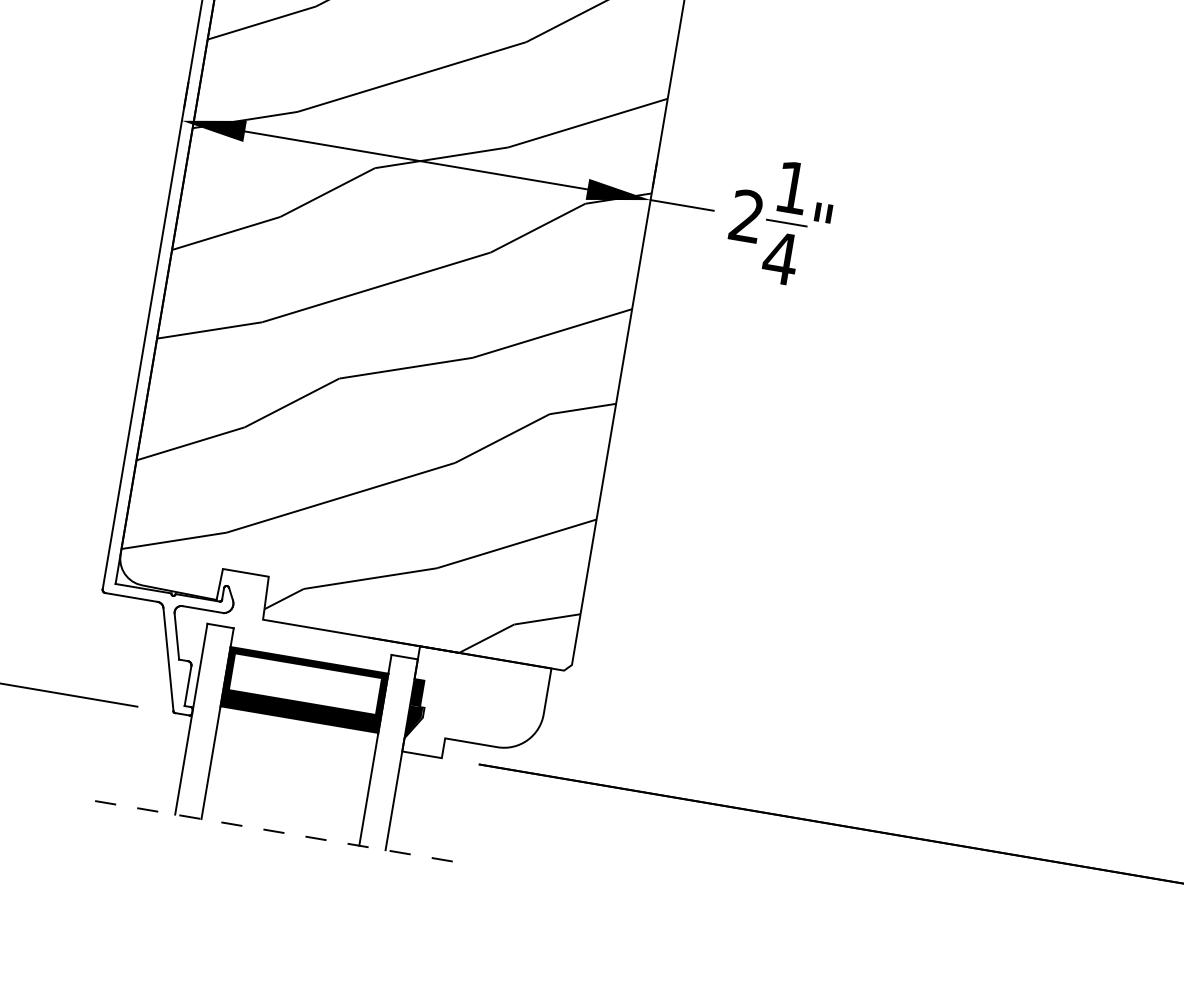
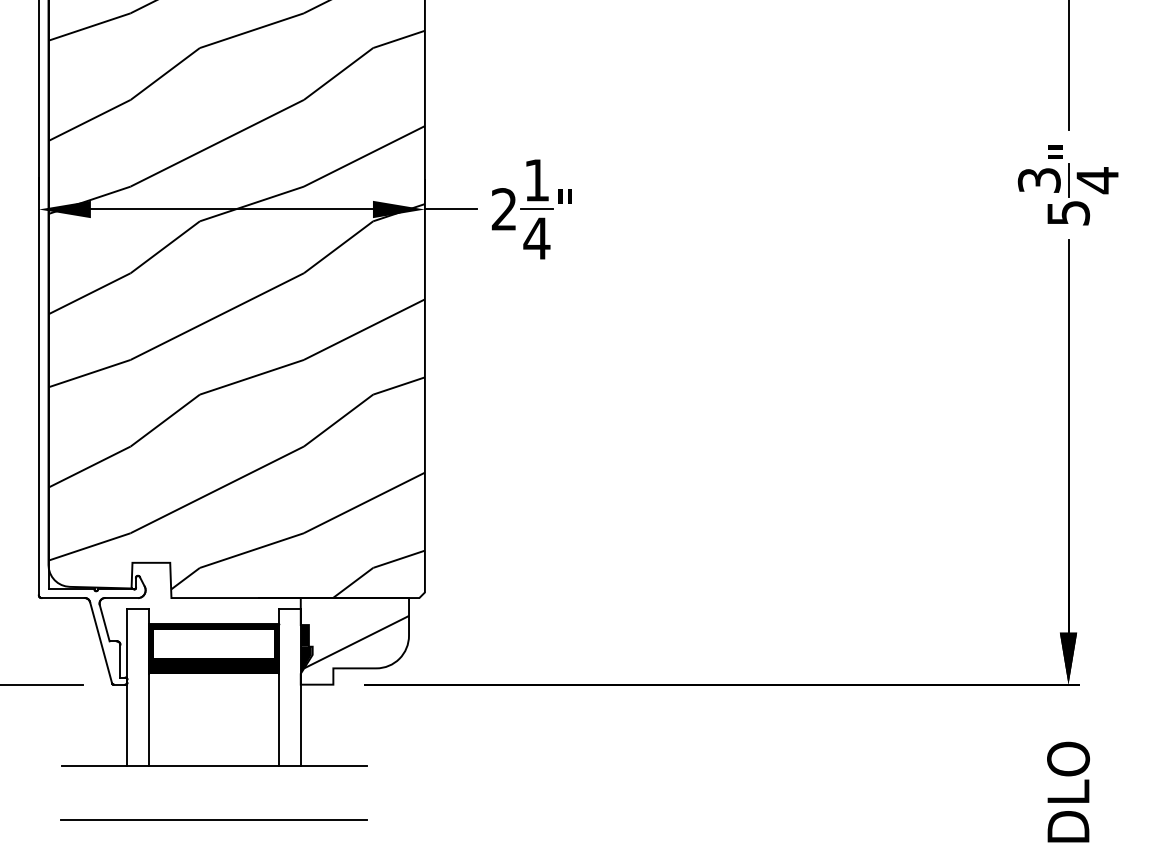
hatch: (478, 710) -> (356, 641), added
line: (280, 831) -> (214, 765), dashed -> solid
line: (268, 897) -> (213, 819), added

